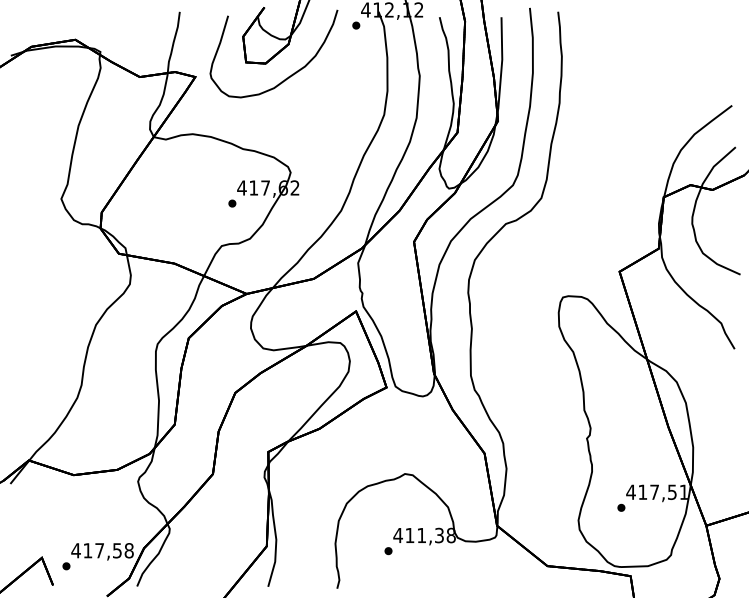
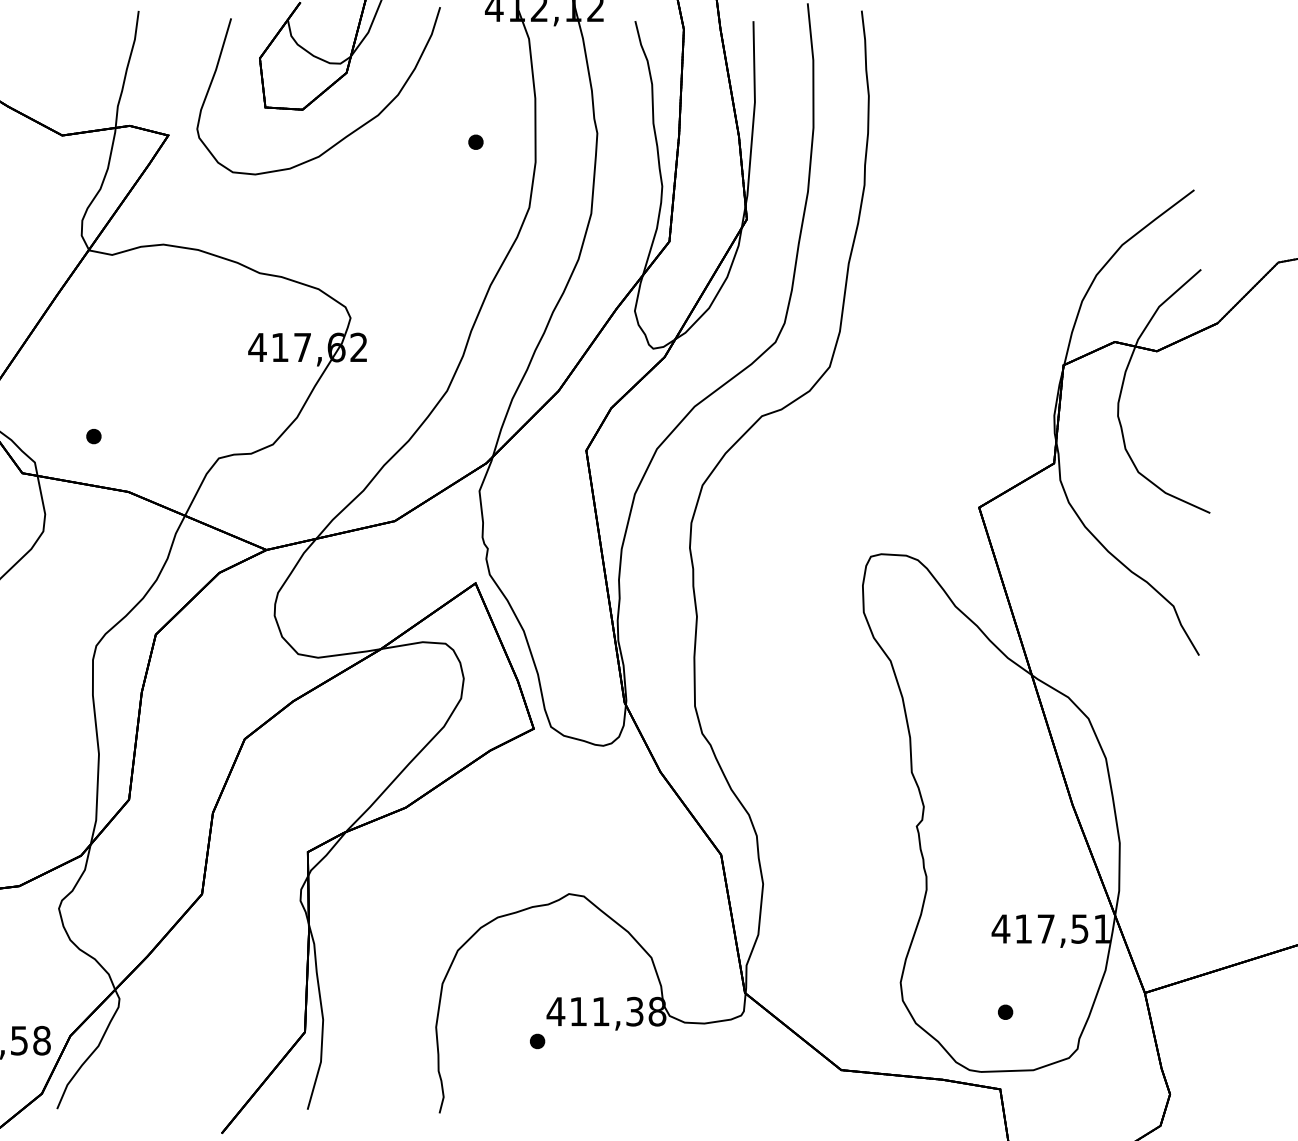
part: (356, 25) -> (476, 142), moved
part: (232, 203) -> (94, 436), moved
part: (621, 507) -> (1005, 1011), moved

